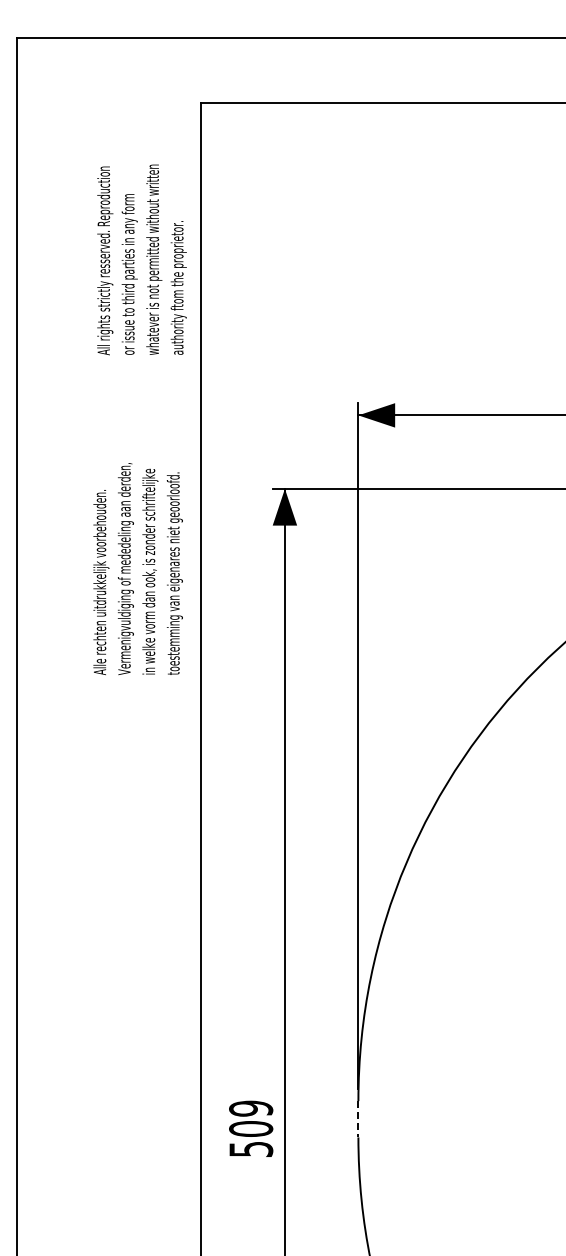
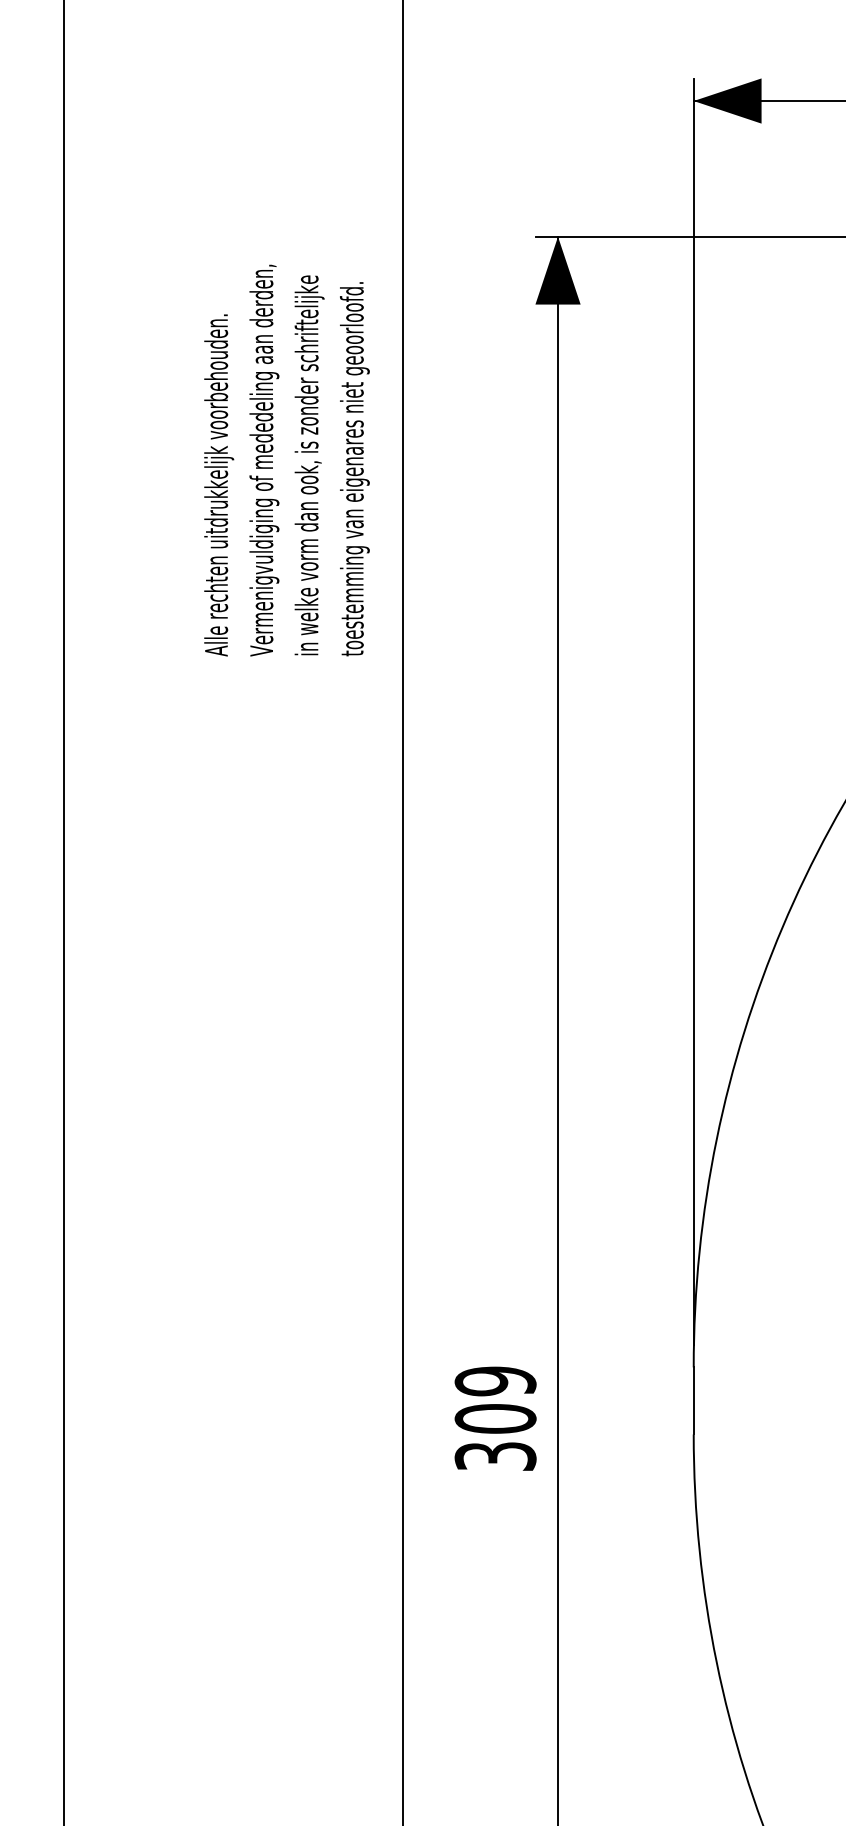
text: (137, 569) -> (285, 461), moved
line: (358, 1119) -> (693, 1401), dashed -> solid
text: (250, 1148) -> (494, 1454), 509 -> 309

